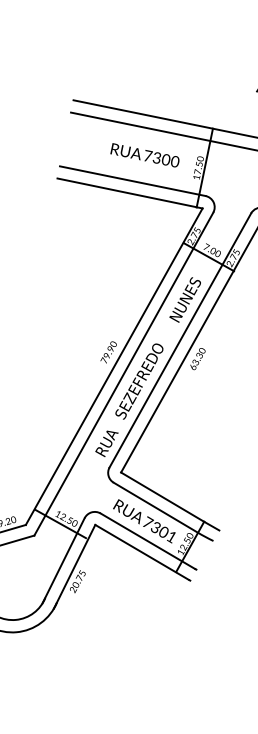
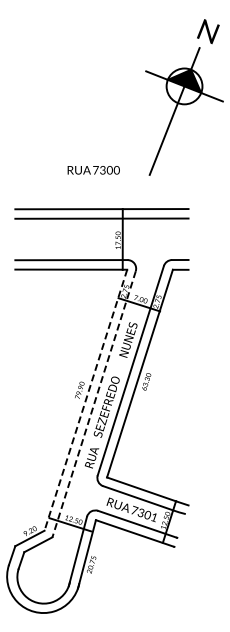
text: (144, 155) -> (93, 170), moved
line: (113, 366) -> (85, 400), solid -> dashed
line: (122, 374) -> (93, 404), solid -> dashed

